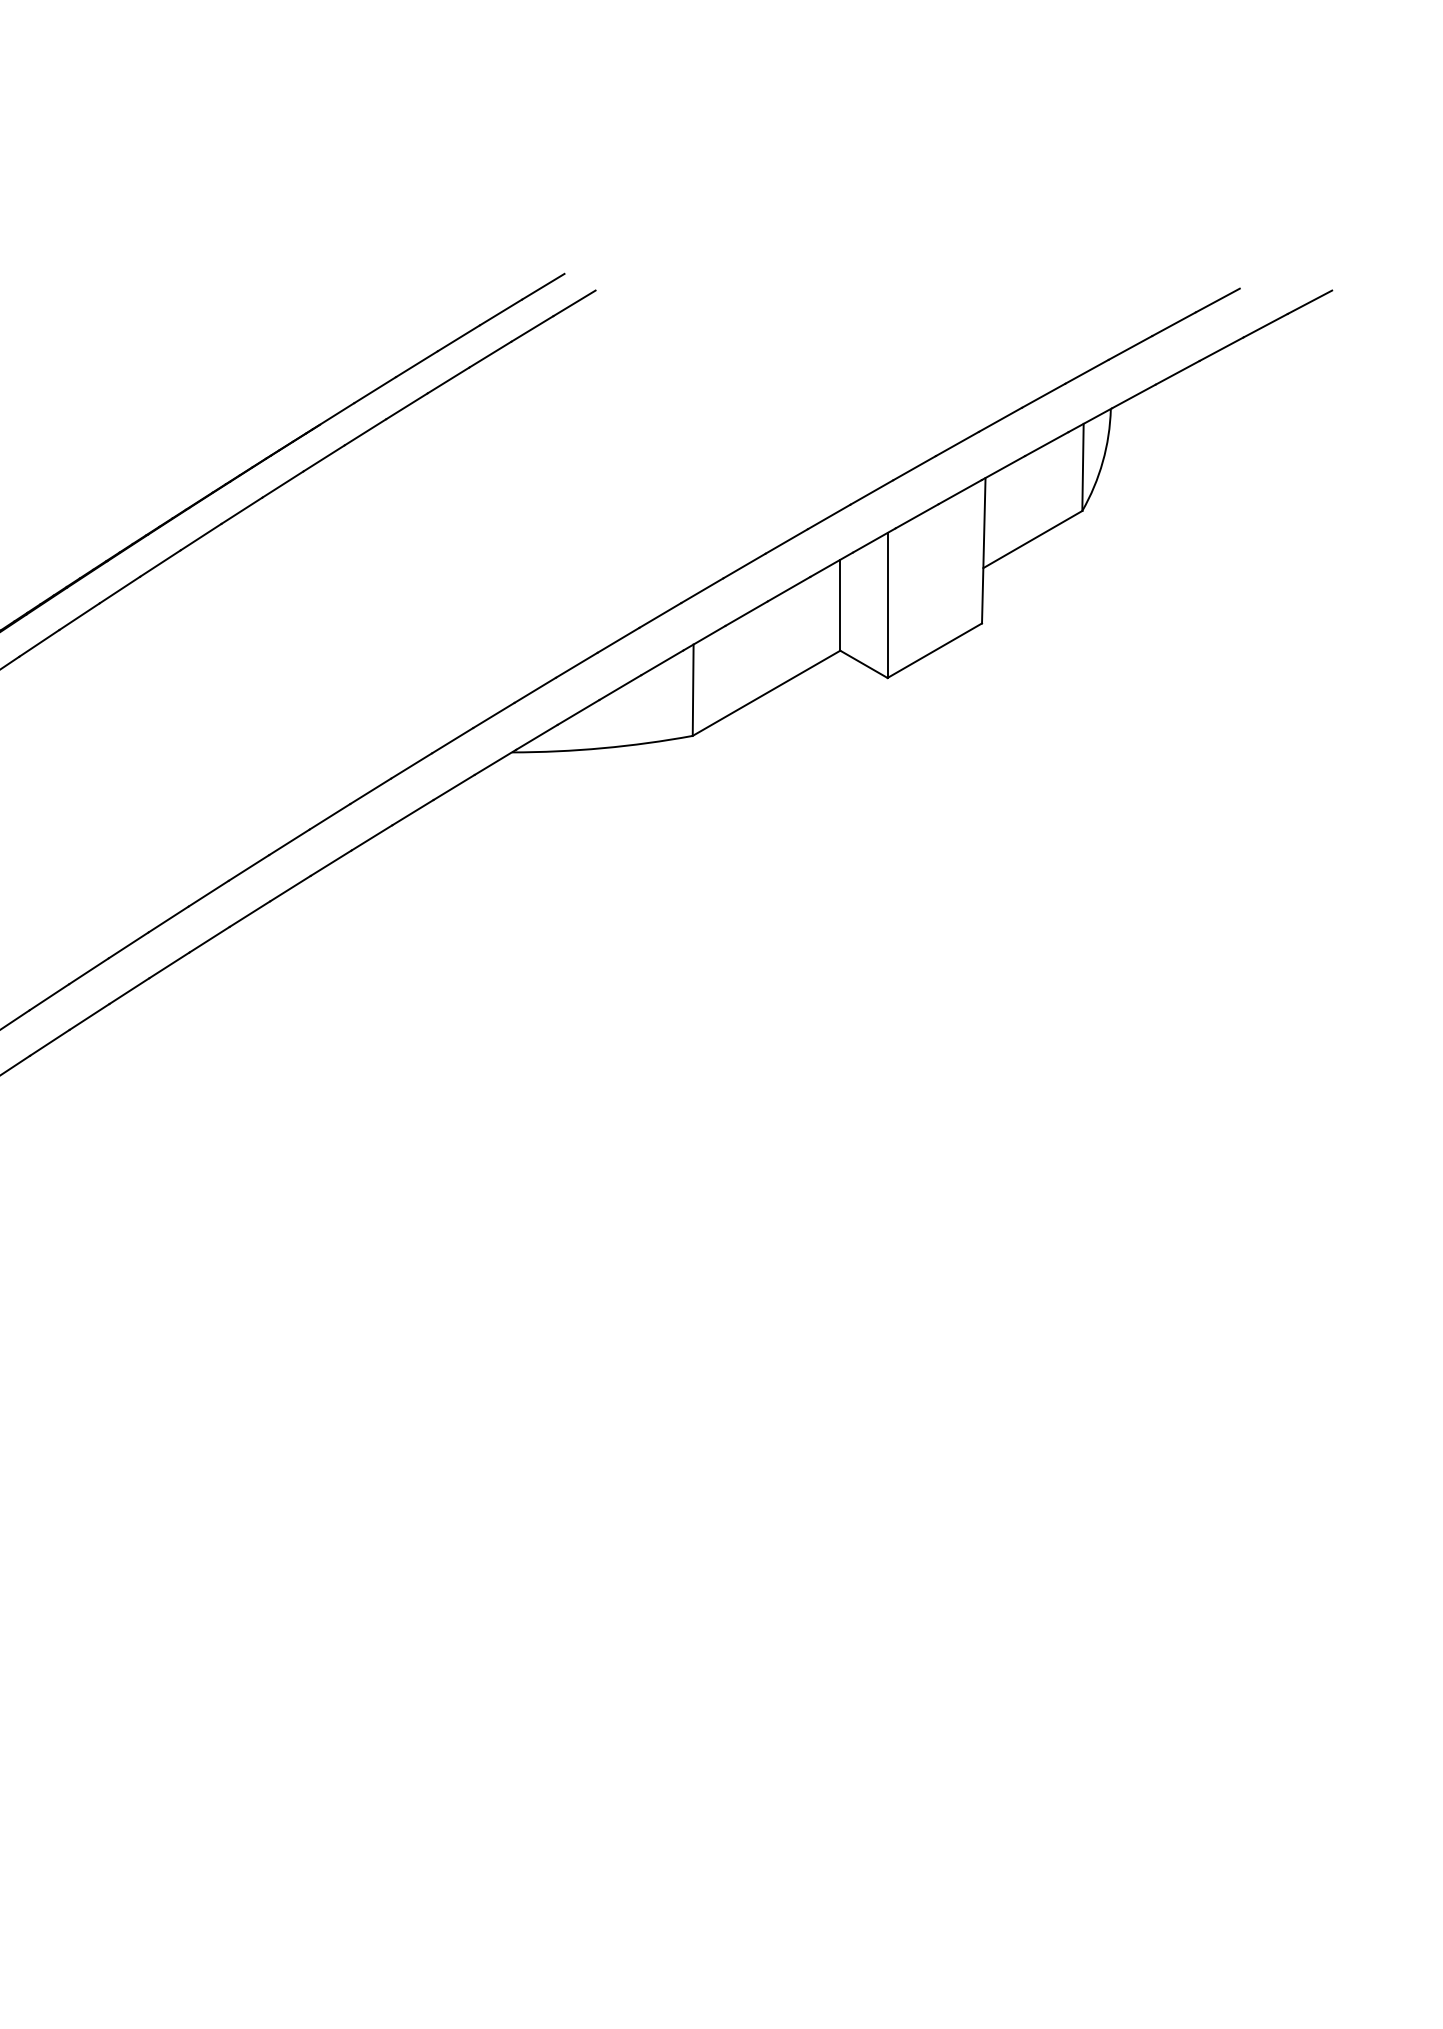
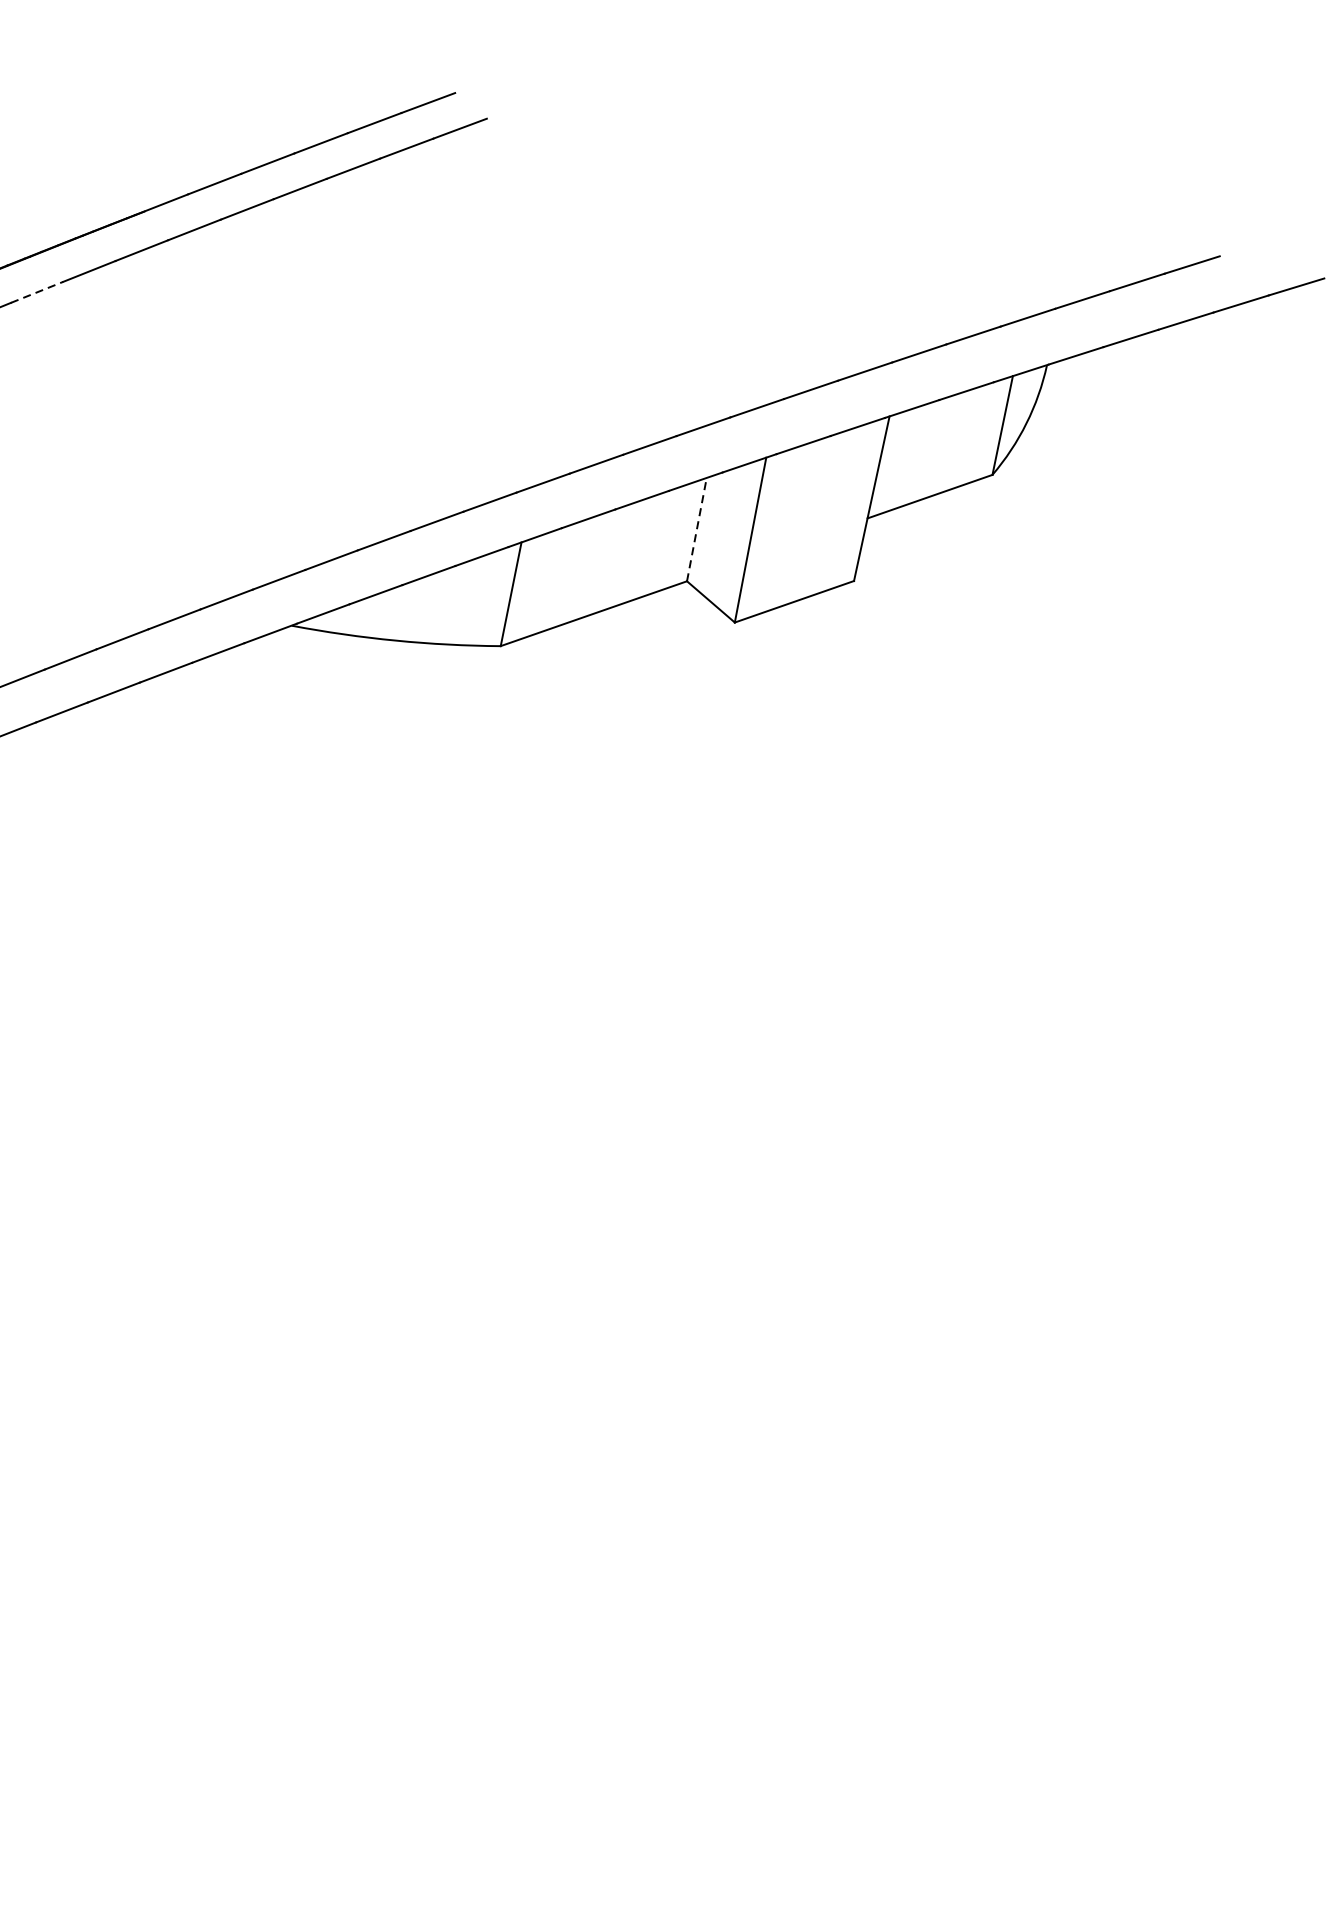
line: (242, 510) -> (37, 292), solid -> dashed
line: (840, 604) -> (697, 528), solid -> dashed

